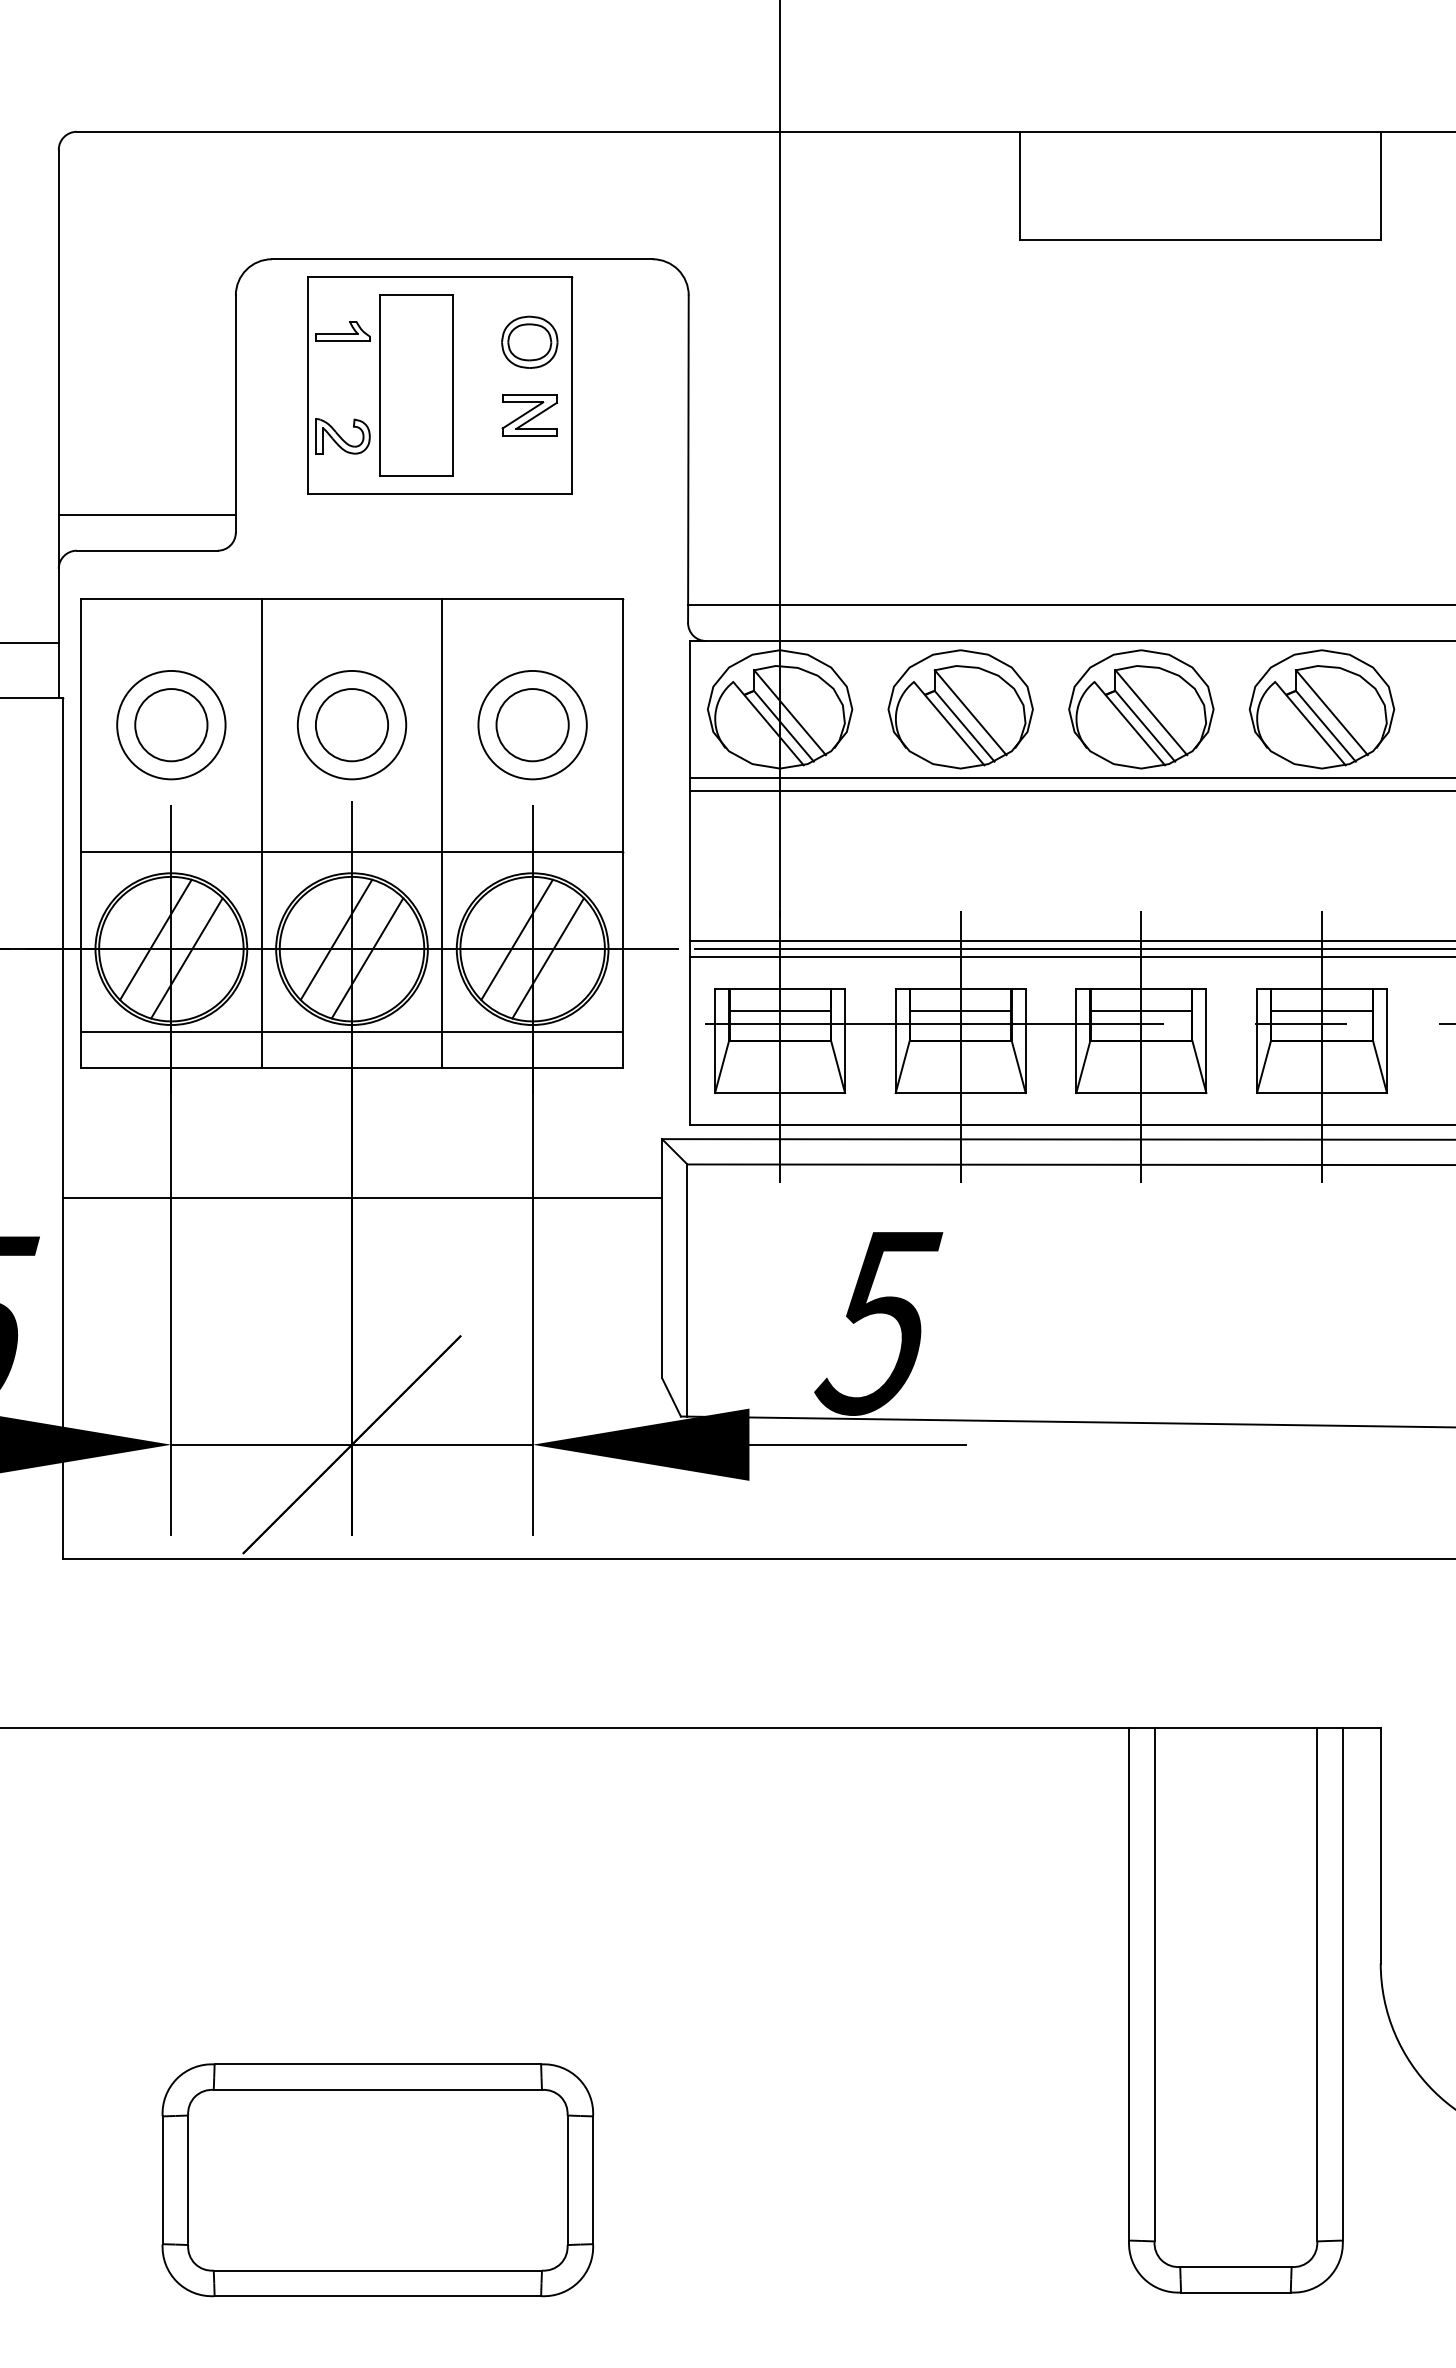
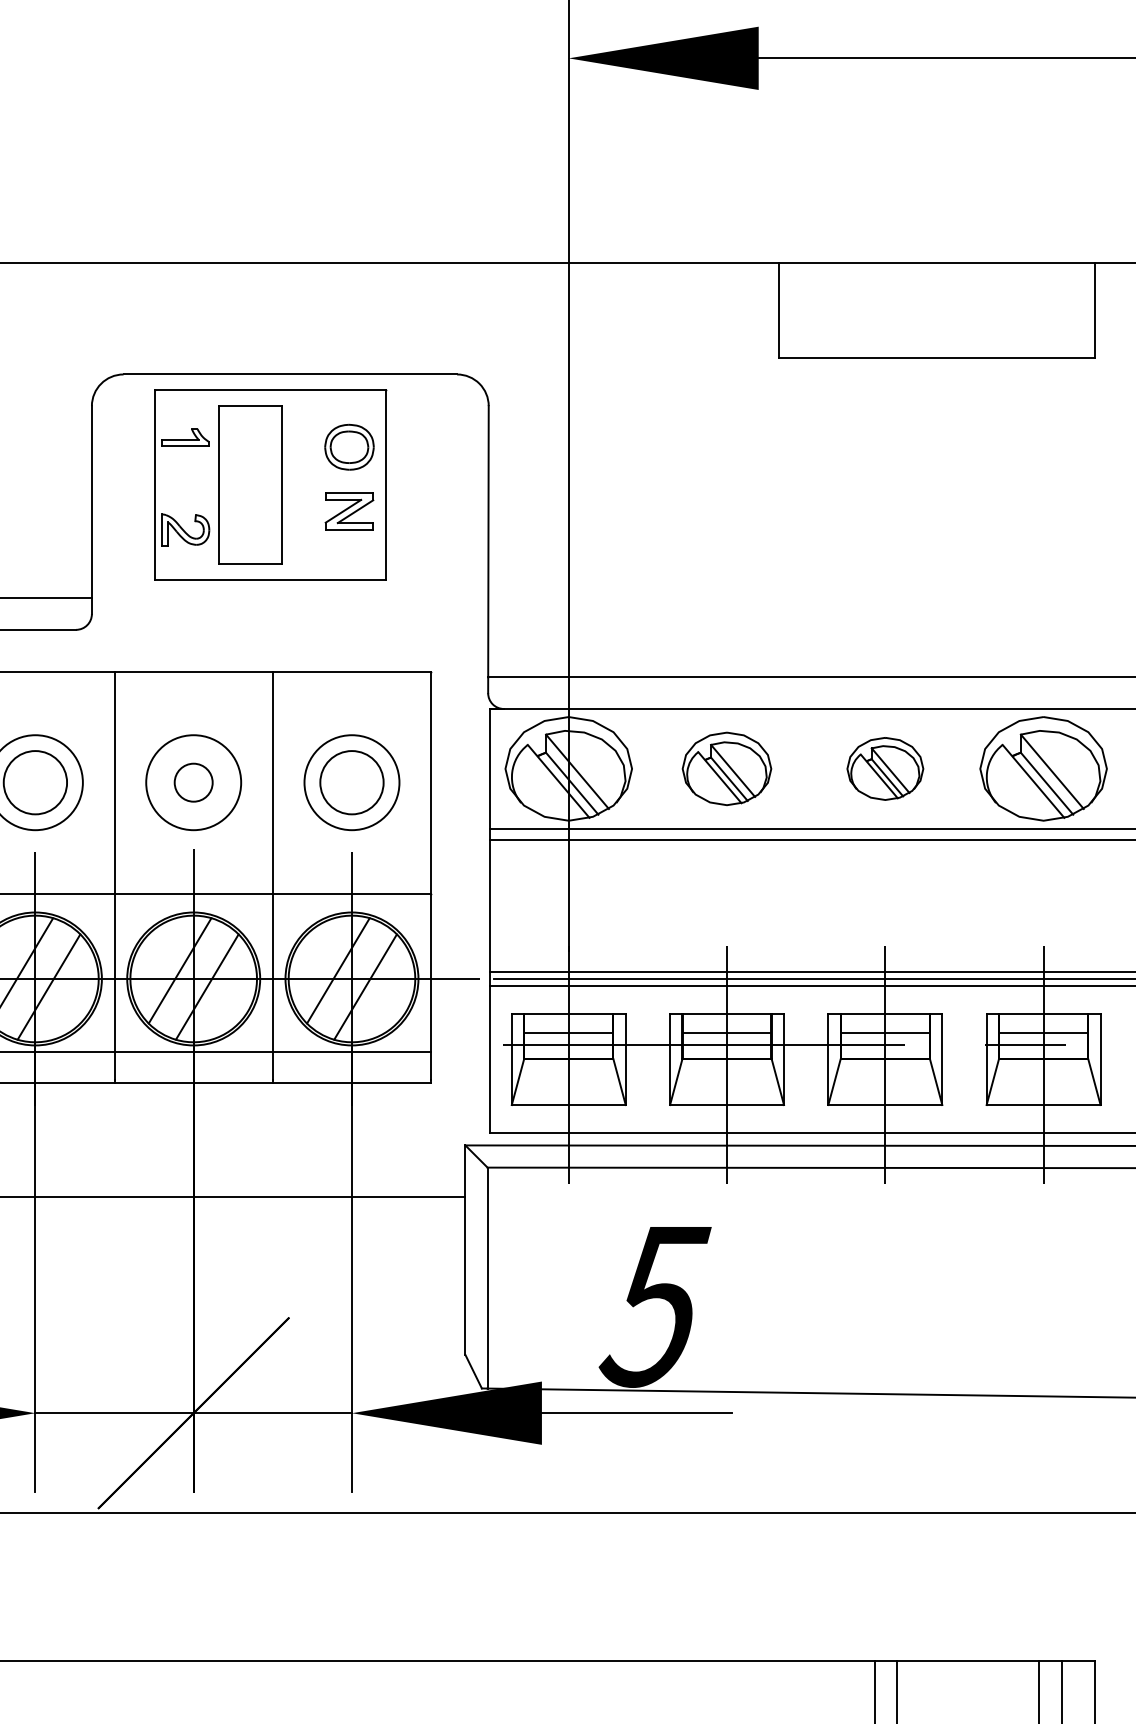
part: (960, 709) -> (726, 768), size x0.7
part: (1141, 709) -> (885, 768), size x0.6
circle: (351, 725) -> (193, 783), size x0.6

